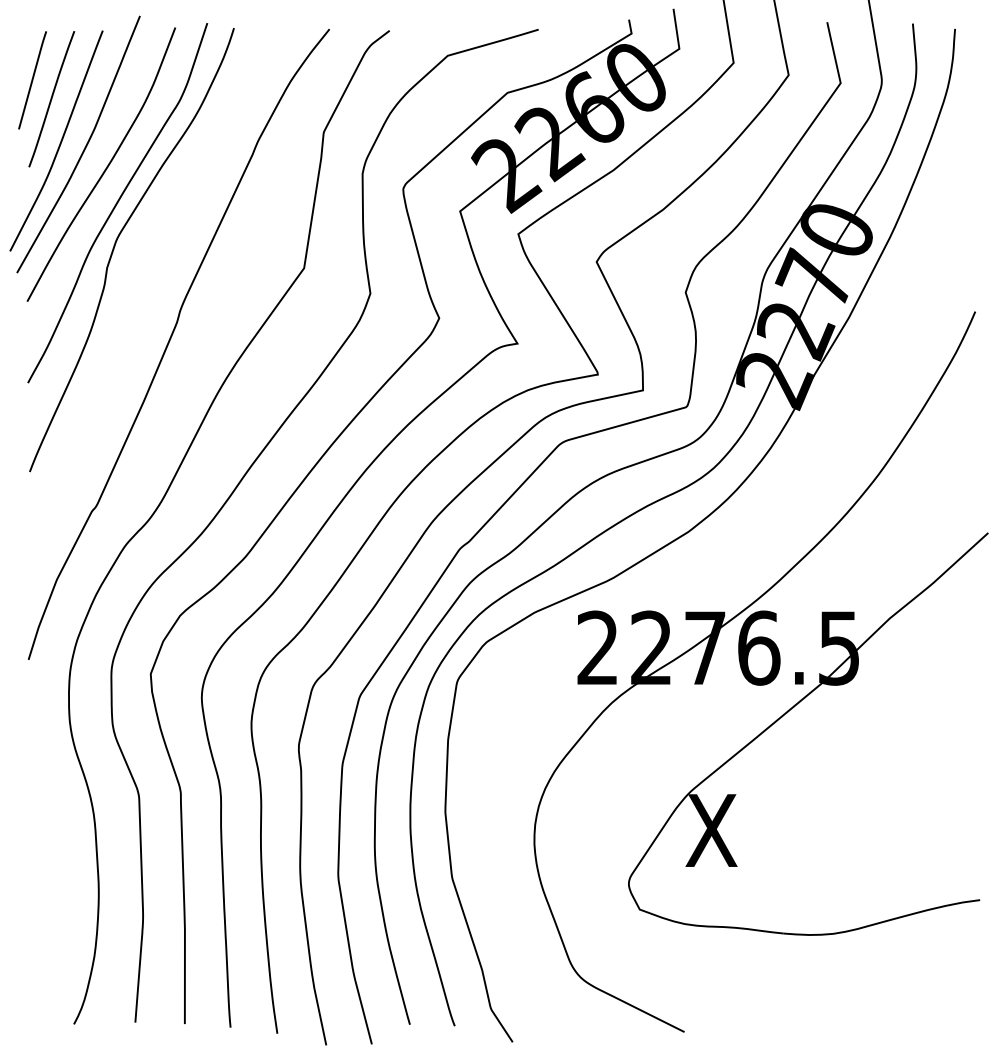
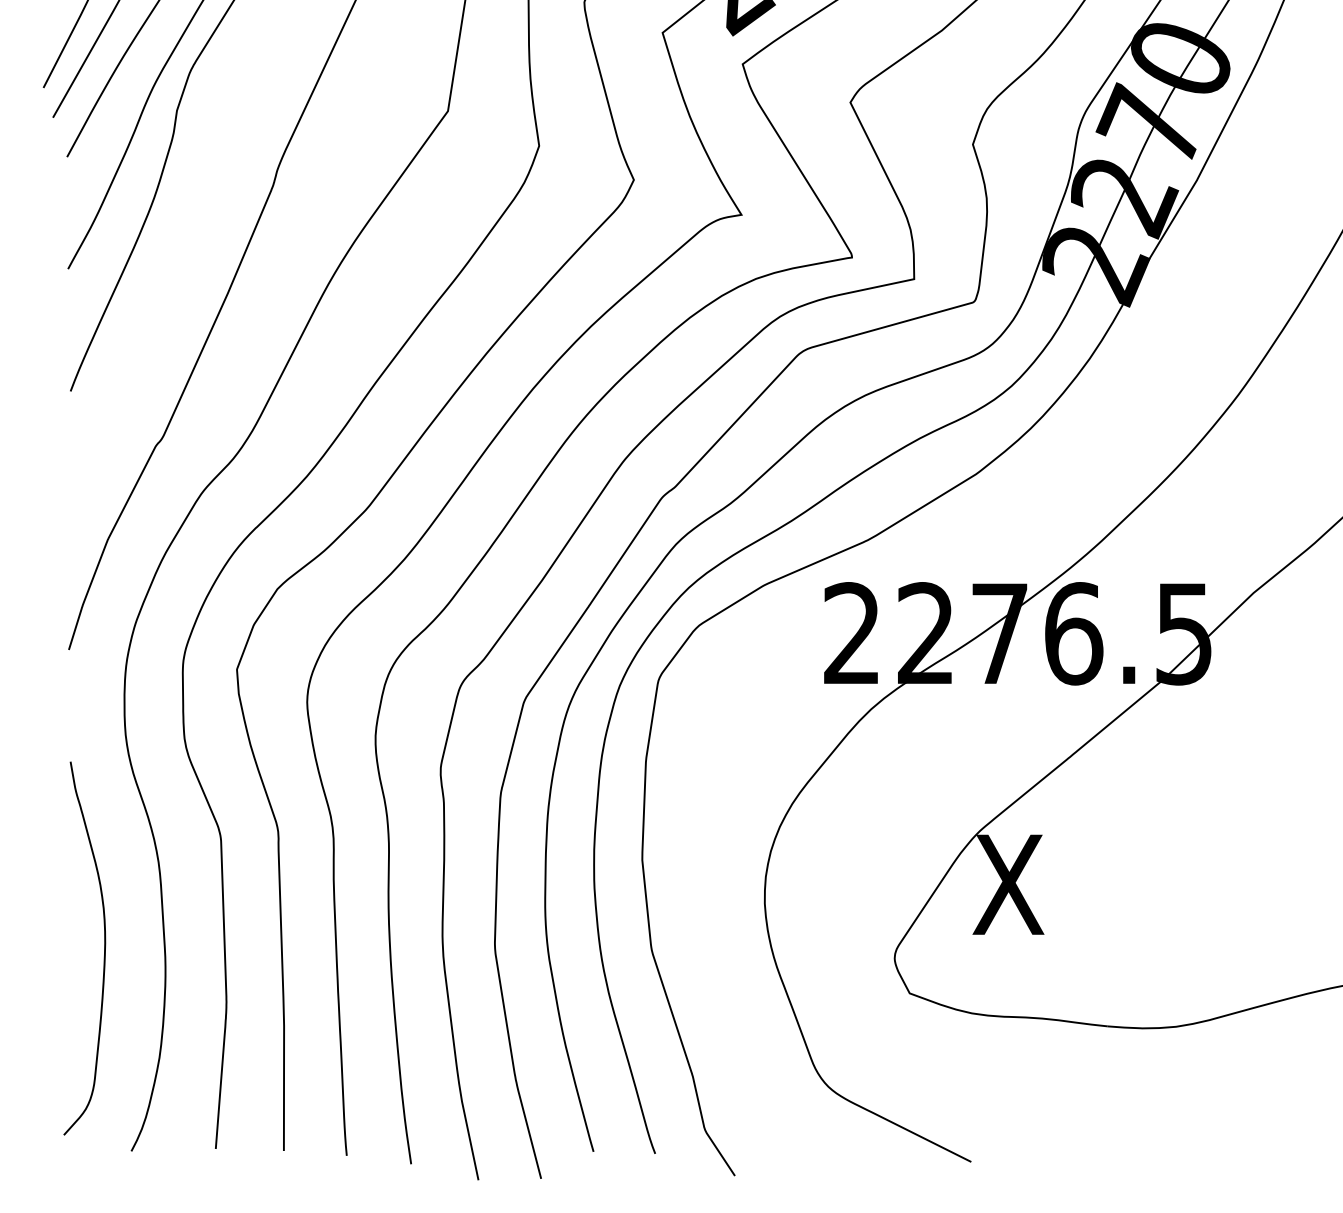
curve: (53, 878) -> (103, 950), added

